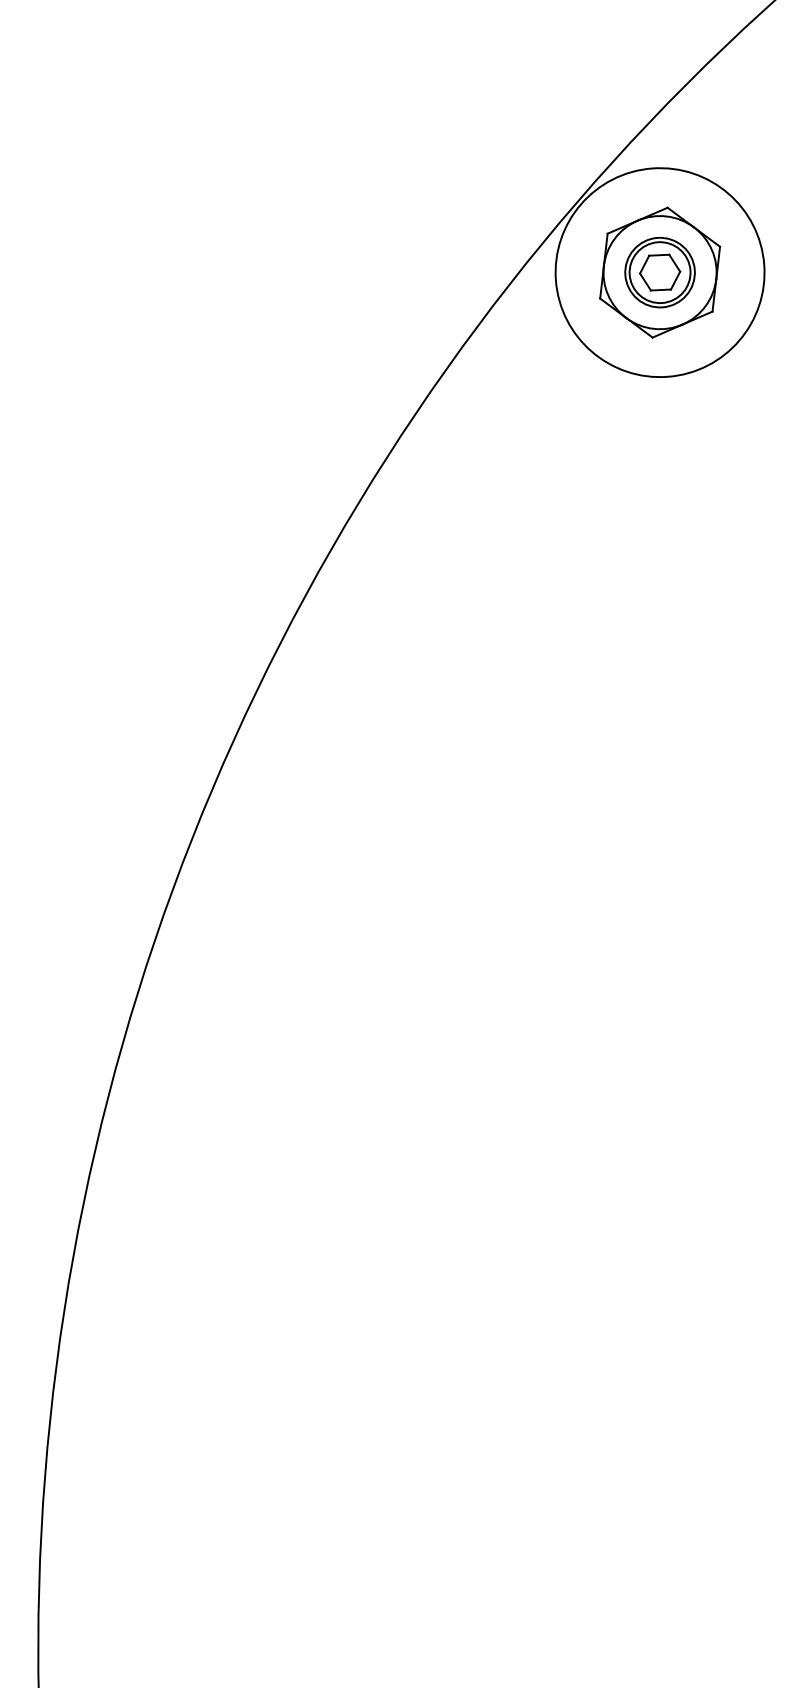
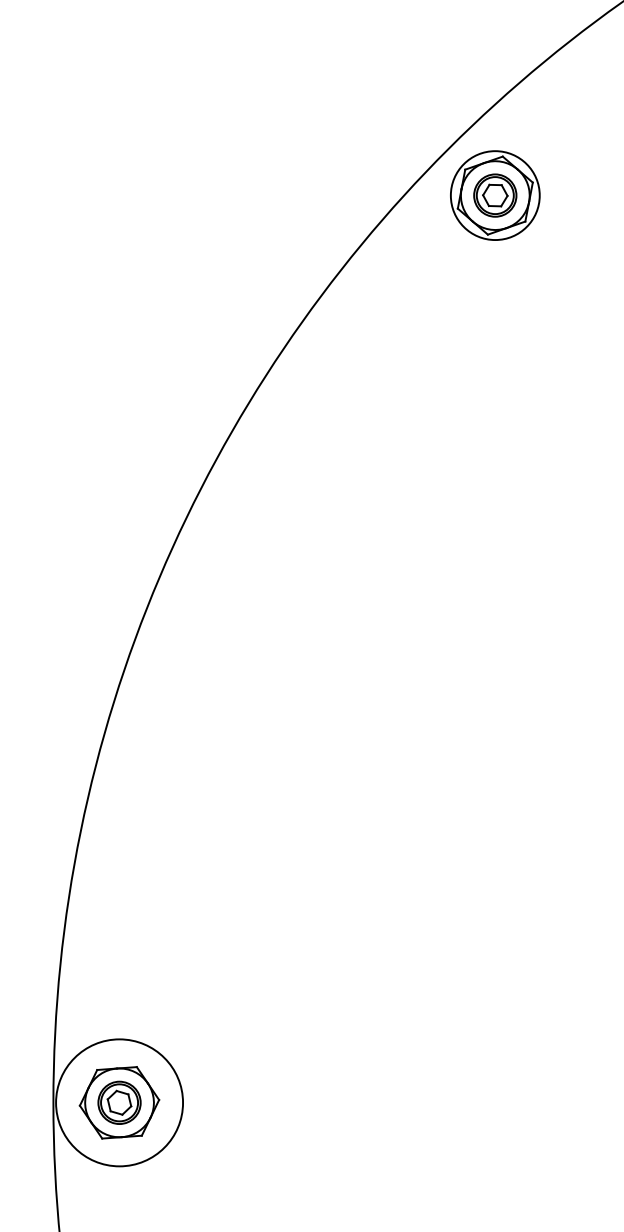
circle: (658, 272) -> (494, 195), size x0.7

